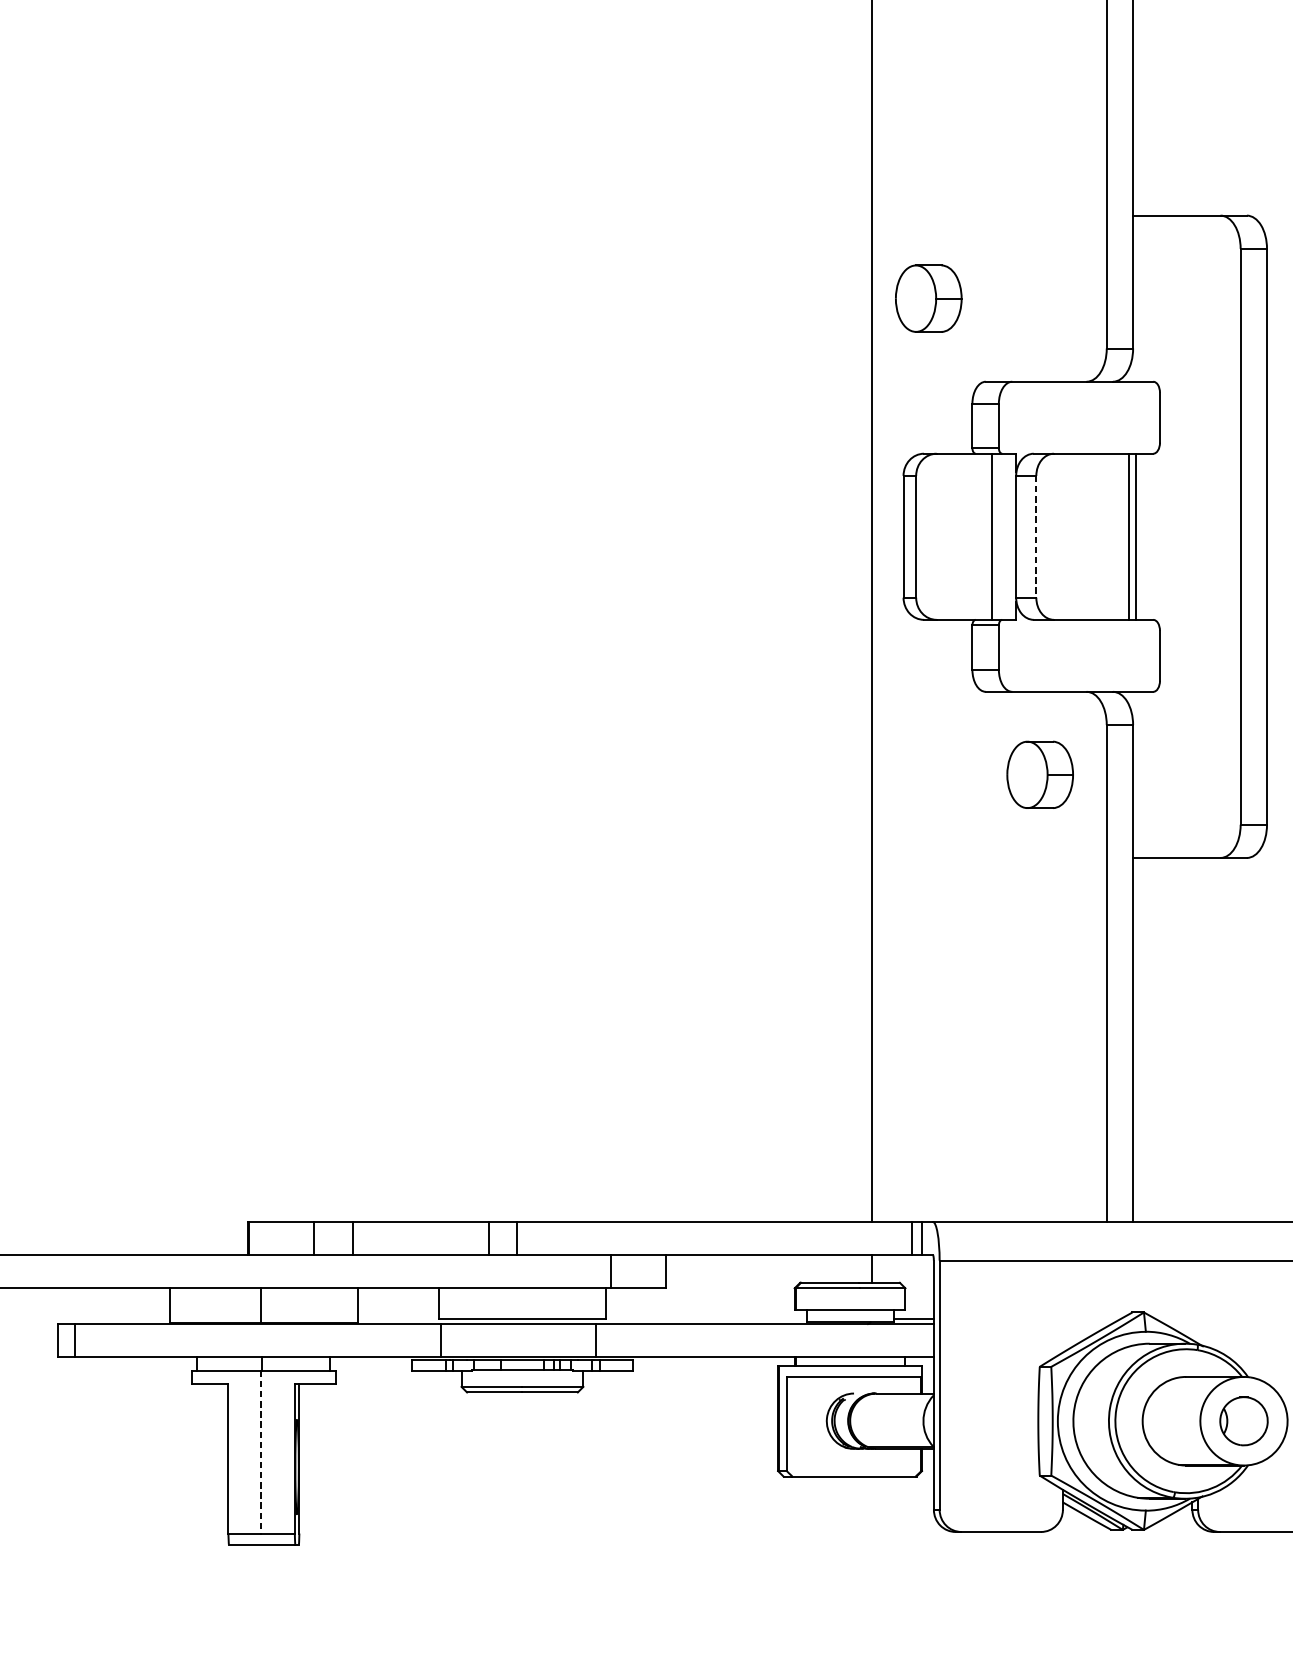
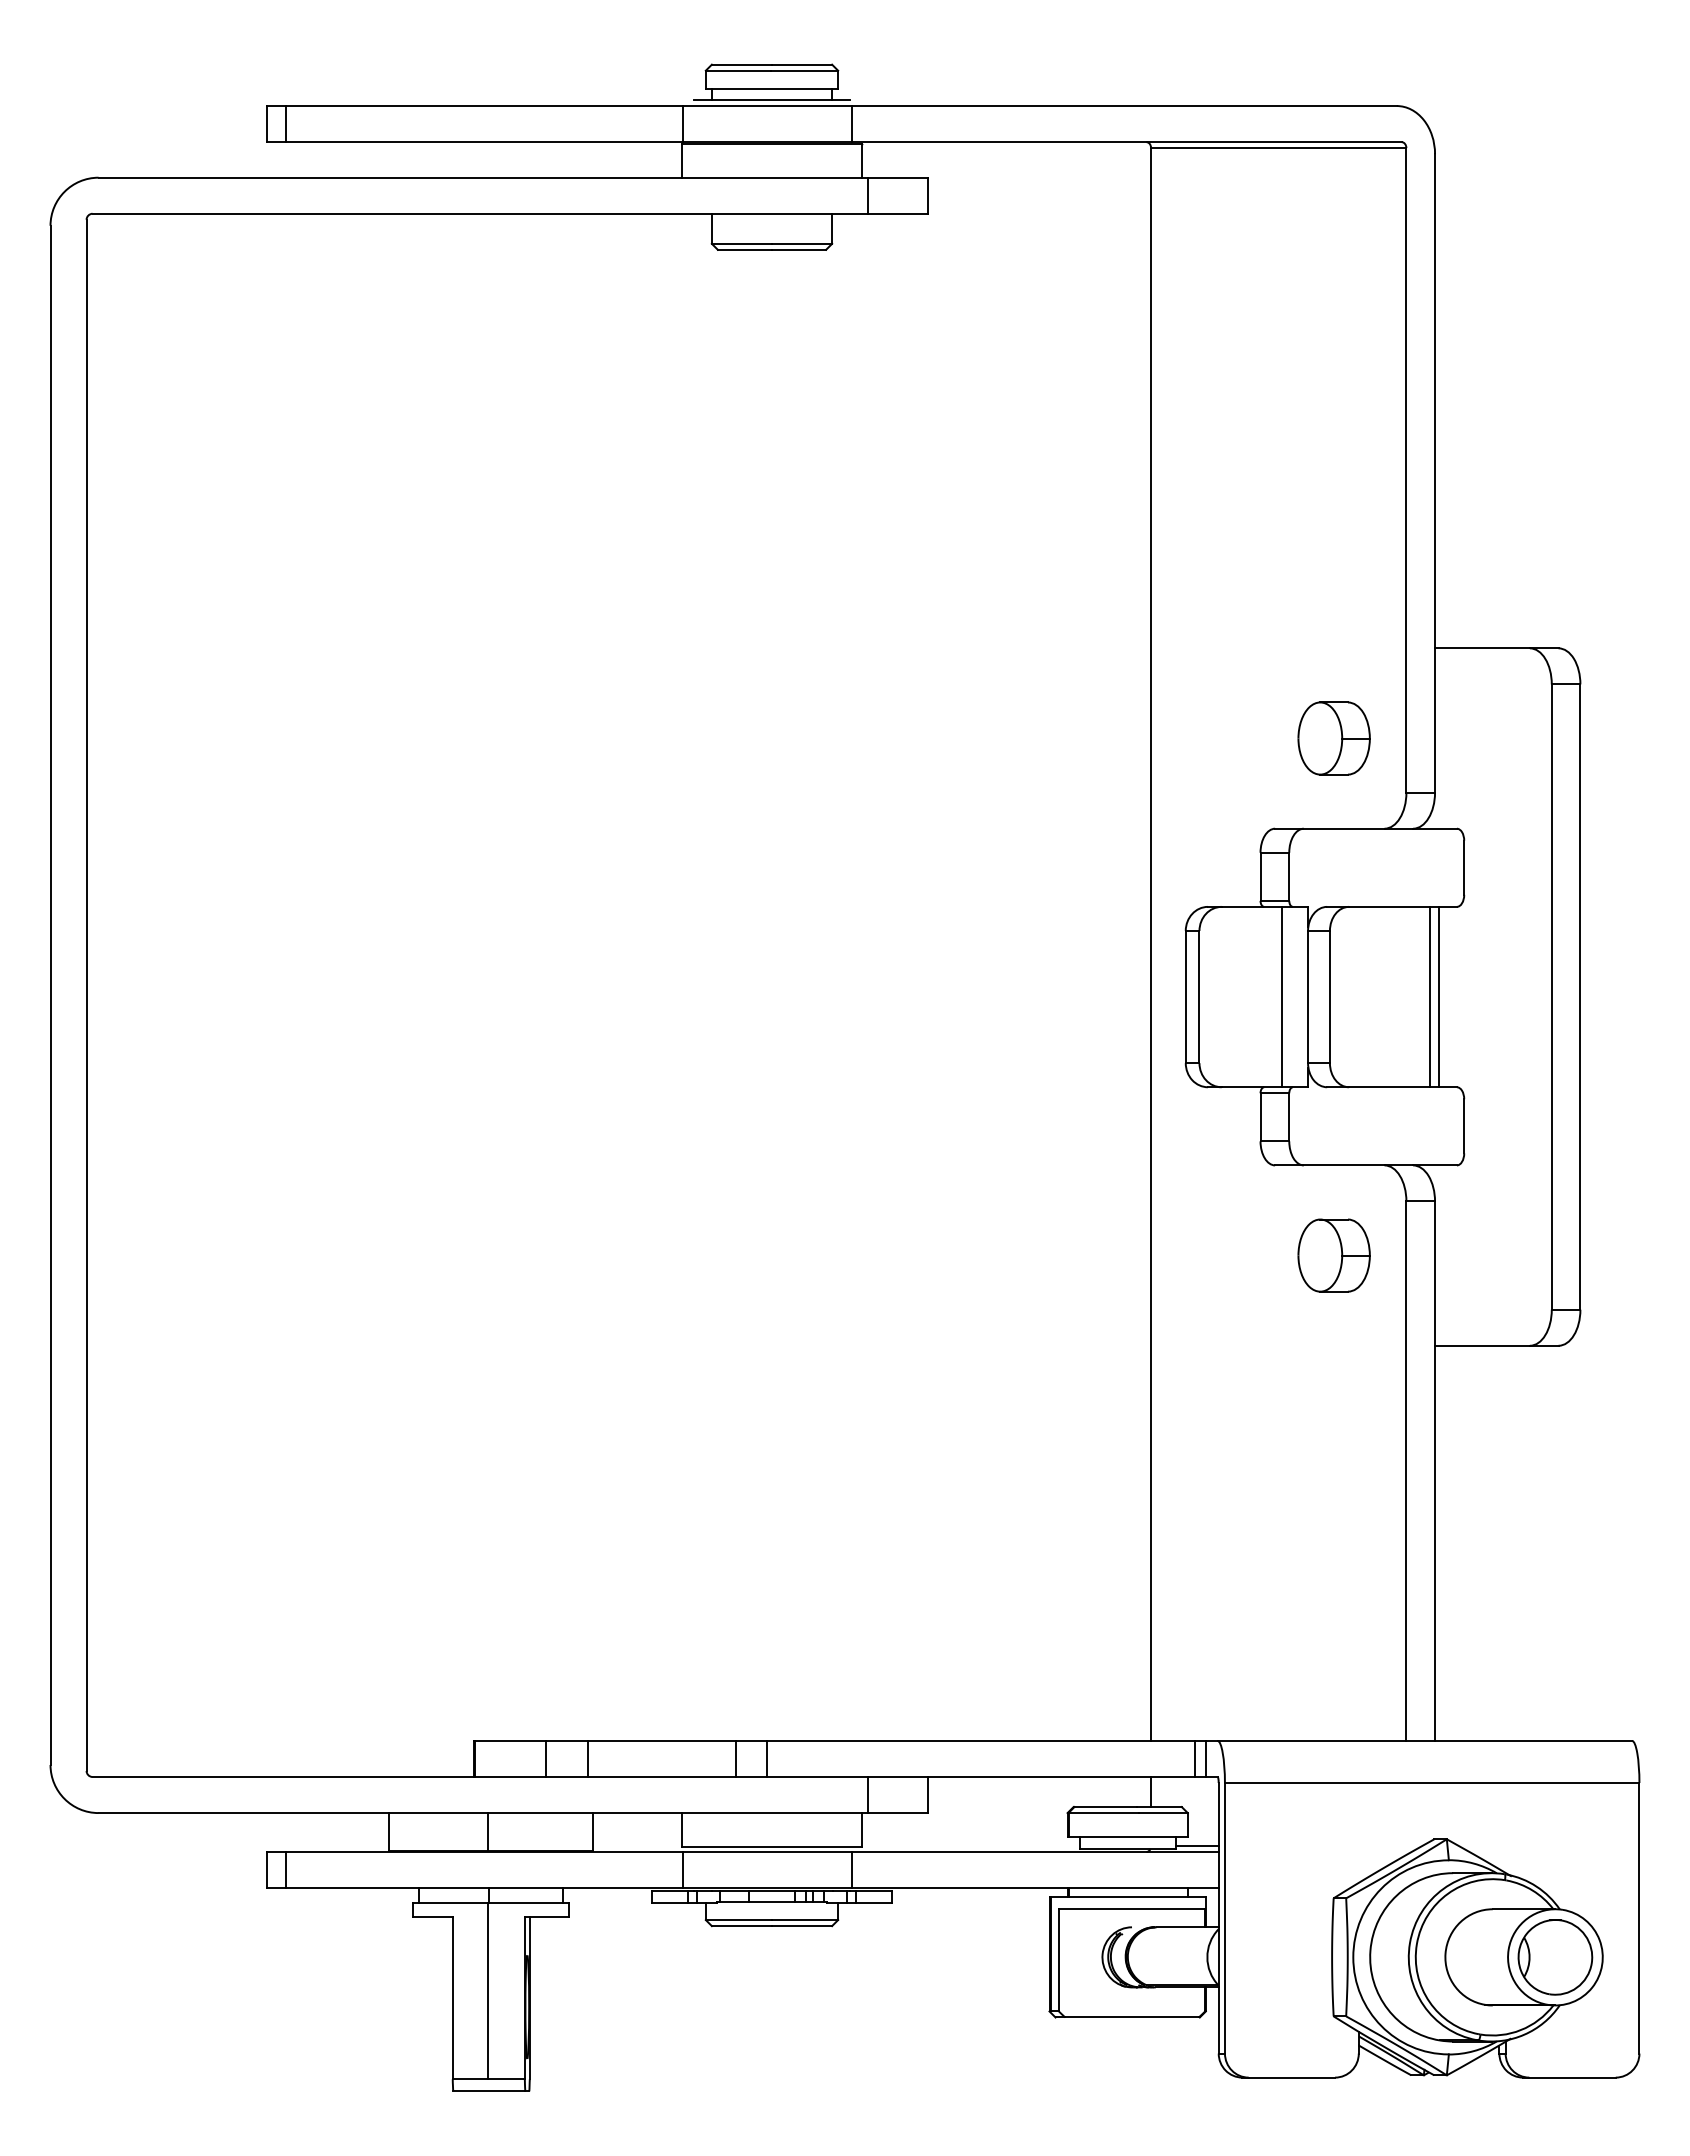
part: (928, 298) -> (1333, 738), moved
line: (1035, 537) -> (1329, 997), dashed -> solid
part: (1244, 1421) -> (1555, 1957), size x1.43
line: (261, 1452) -> (488, 1991), dashed -> solid

